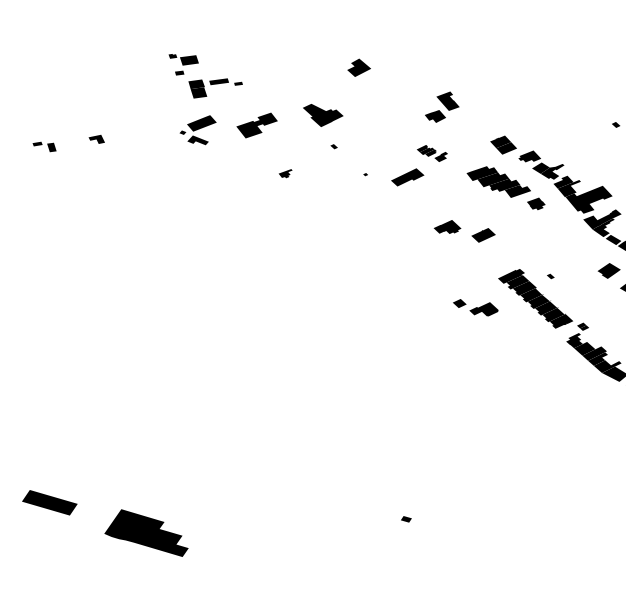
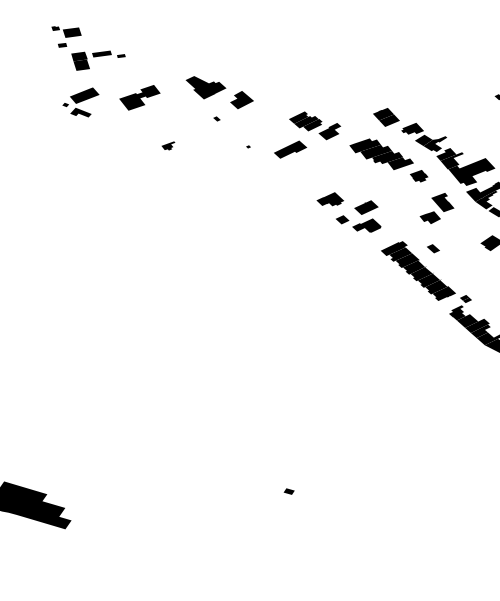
part: (358, 67) -> (241, 99), moved
part: (442, 106) -> (437, 207), moved
part: (432, 153) -> (315, 125), size x1.67
part: (550, 276) -> (433, 248), size x1.67
part: (475, 307) -> (358, 223), moved

